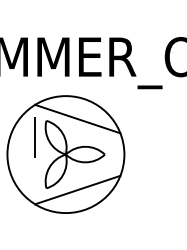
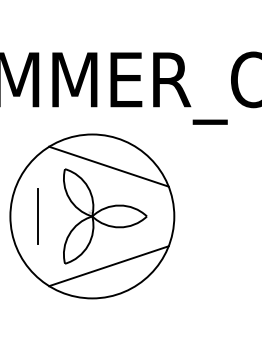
line: (34, 137) -> (37, 216), moved

